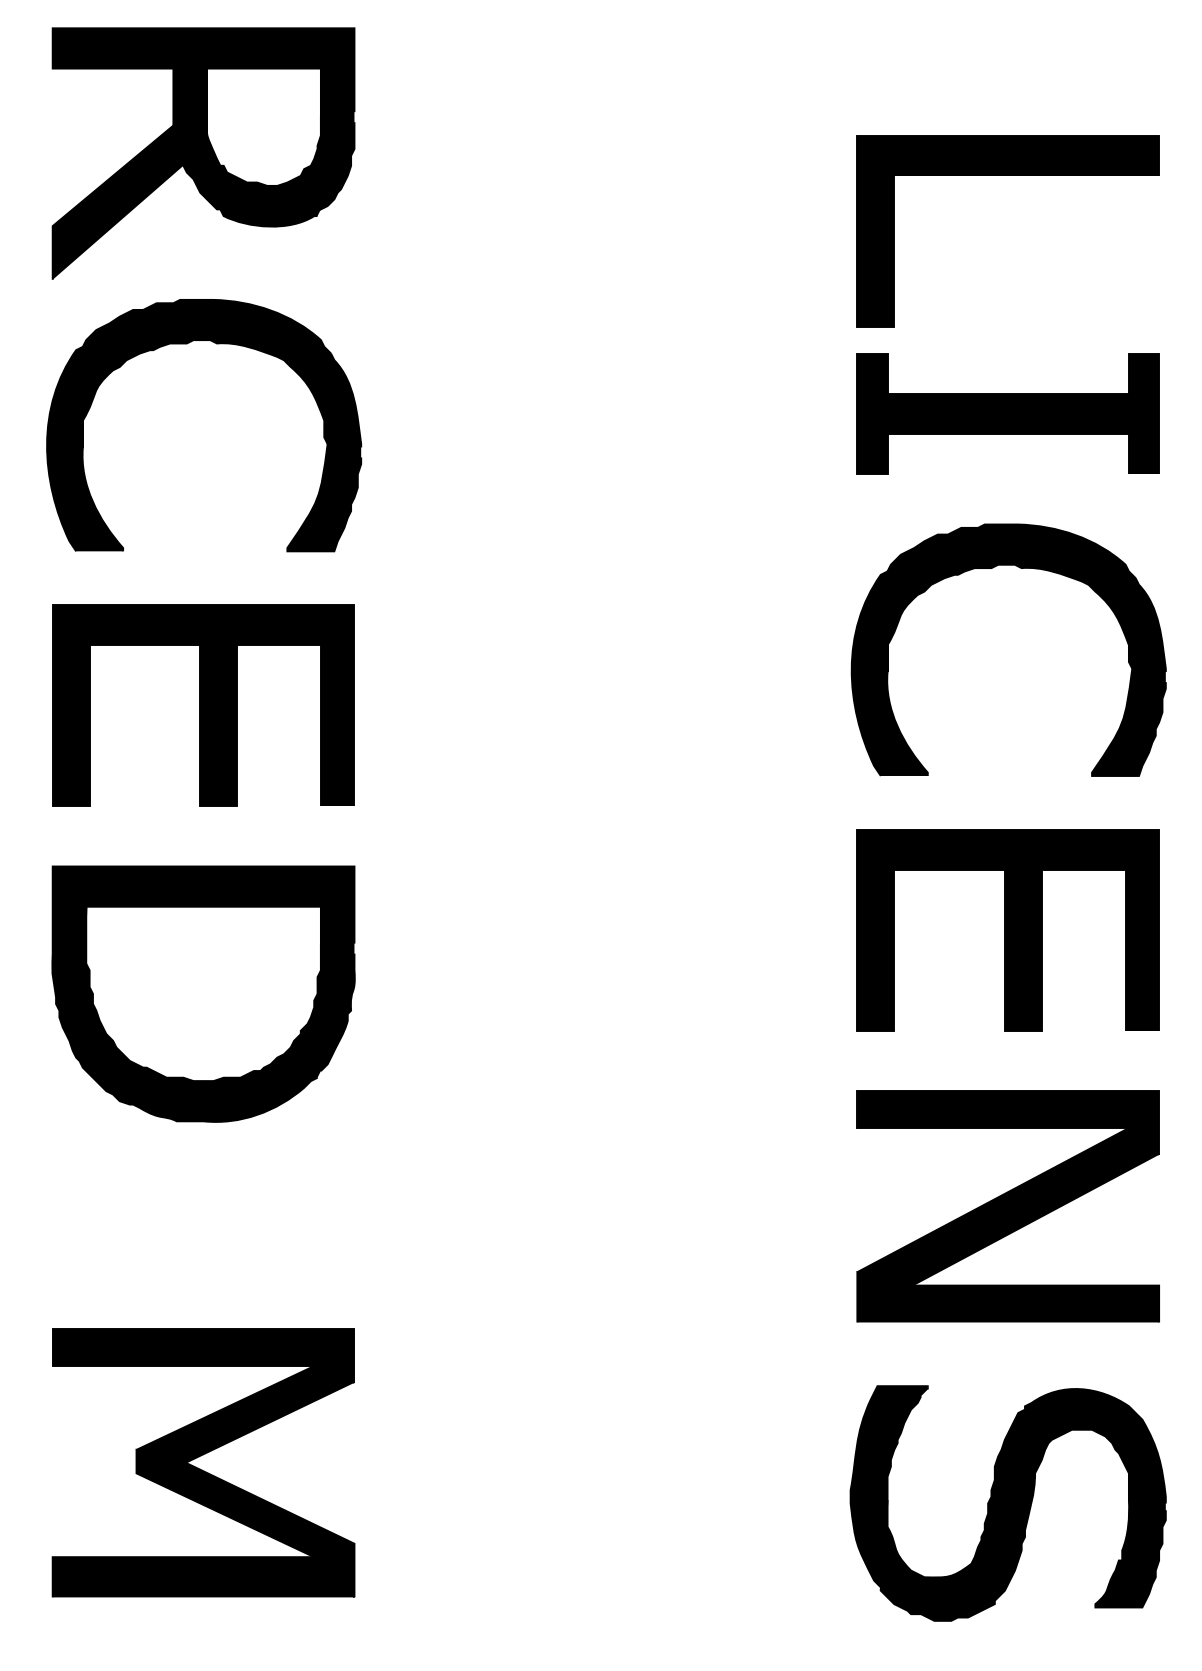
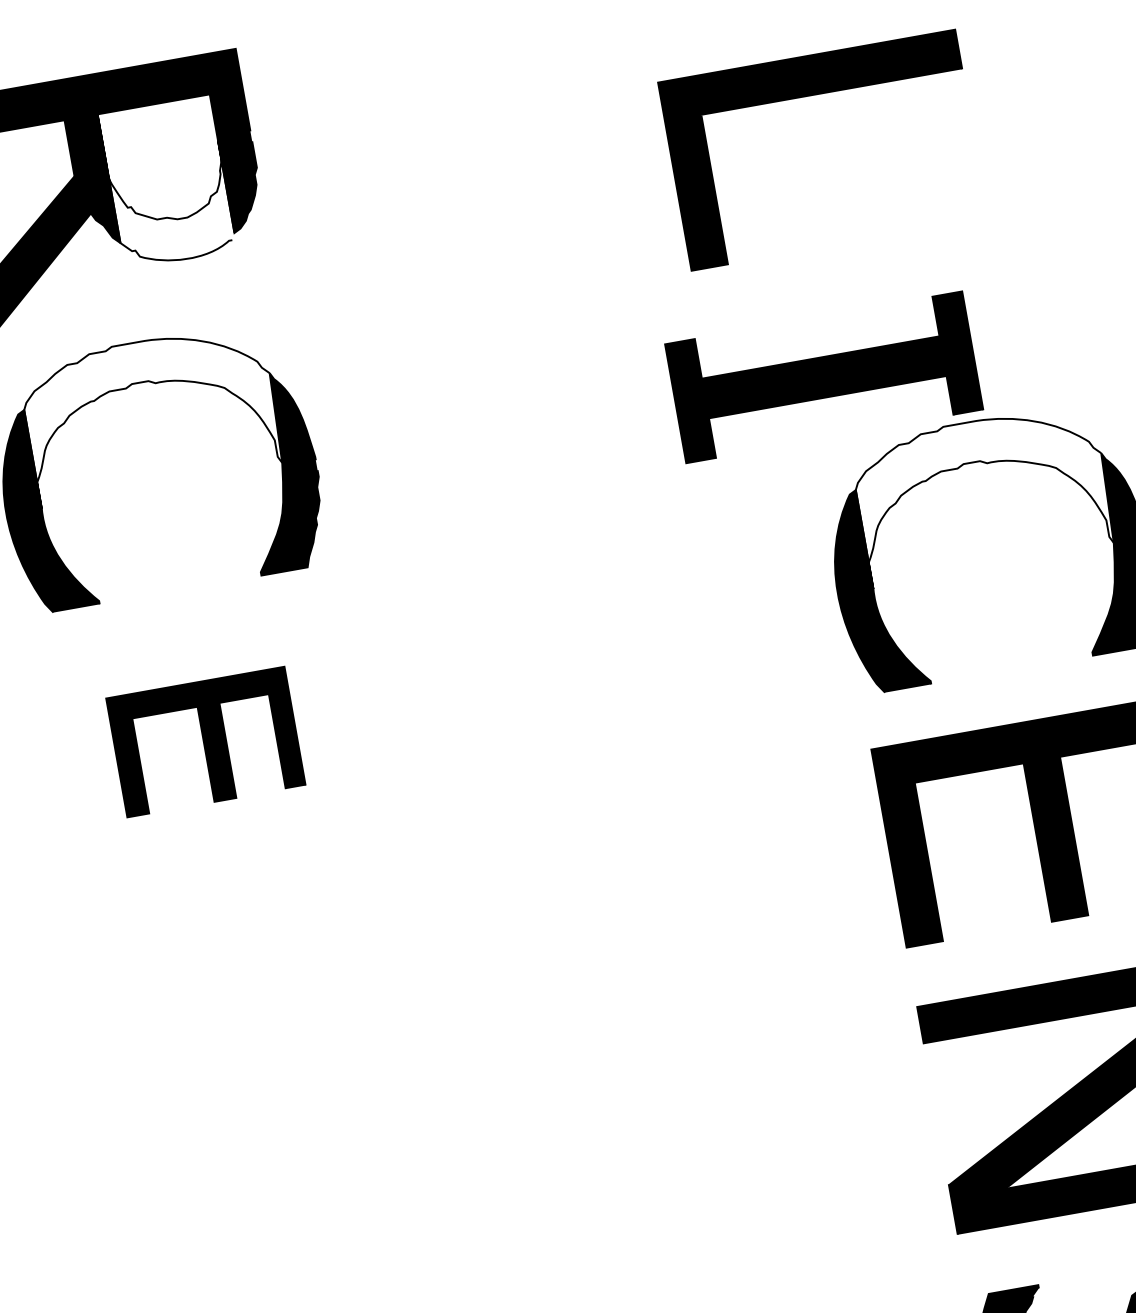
fill: (263, 147) -> (167, 182), removed
part: (1007, 175) -> (812, 95), moved
fill: (206, 373) -> (150, 414), removed
part: (1007, 413) -> (823, 377), moved
fill: (1011, 598) -> (982, 494), removed
part: (203, 705) -> (205, 742), size x0.6
part: (203, 993) -> (256, 1025), removed

